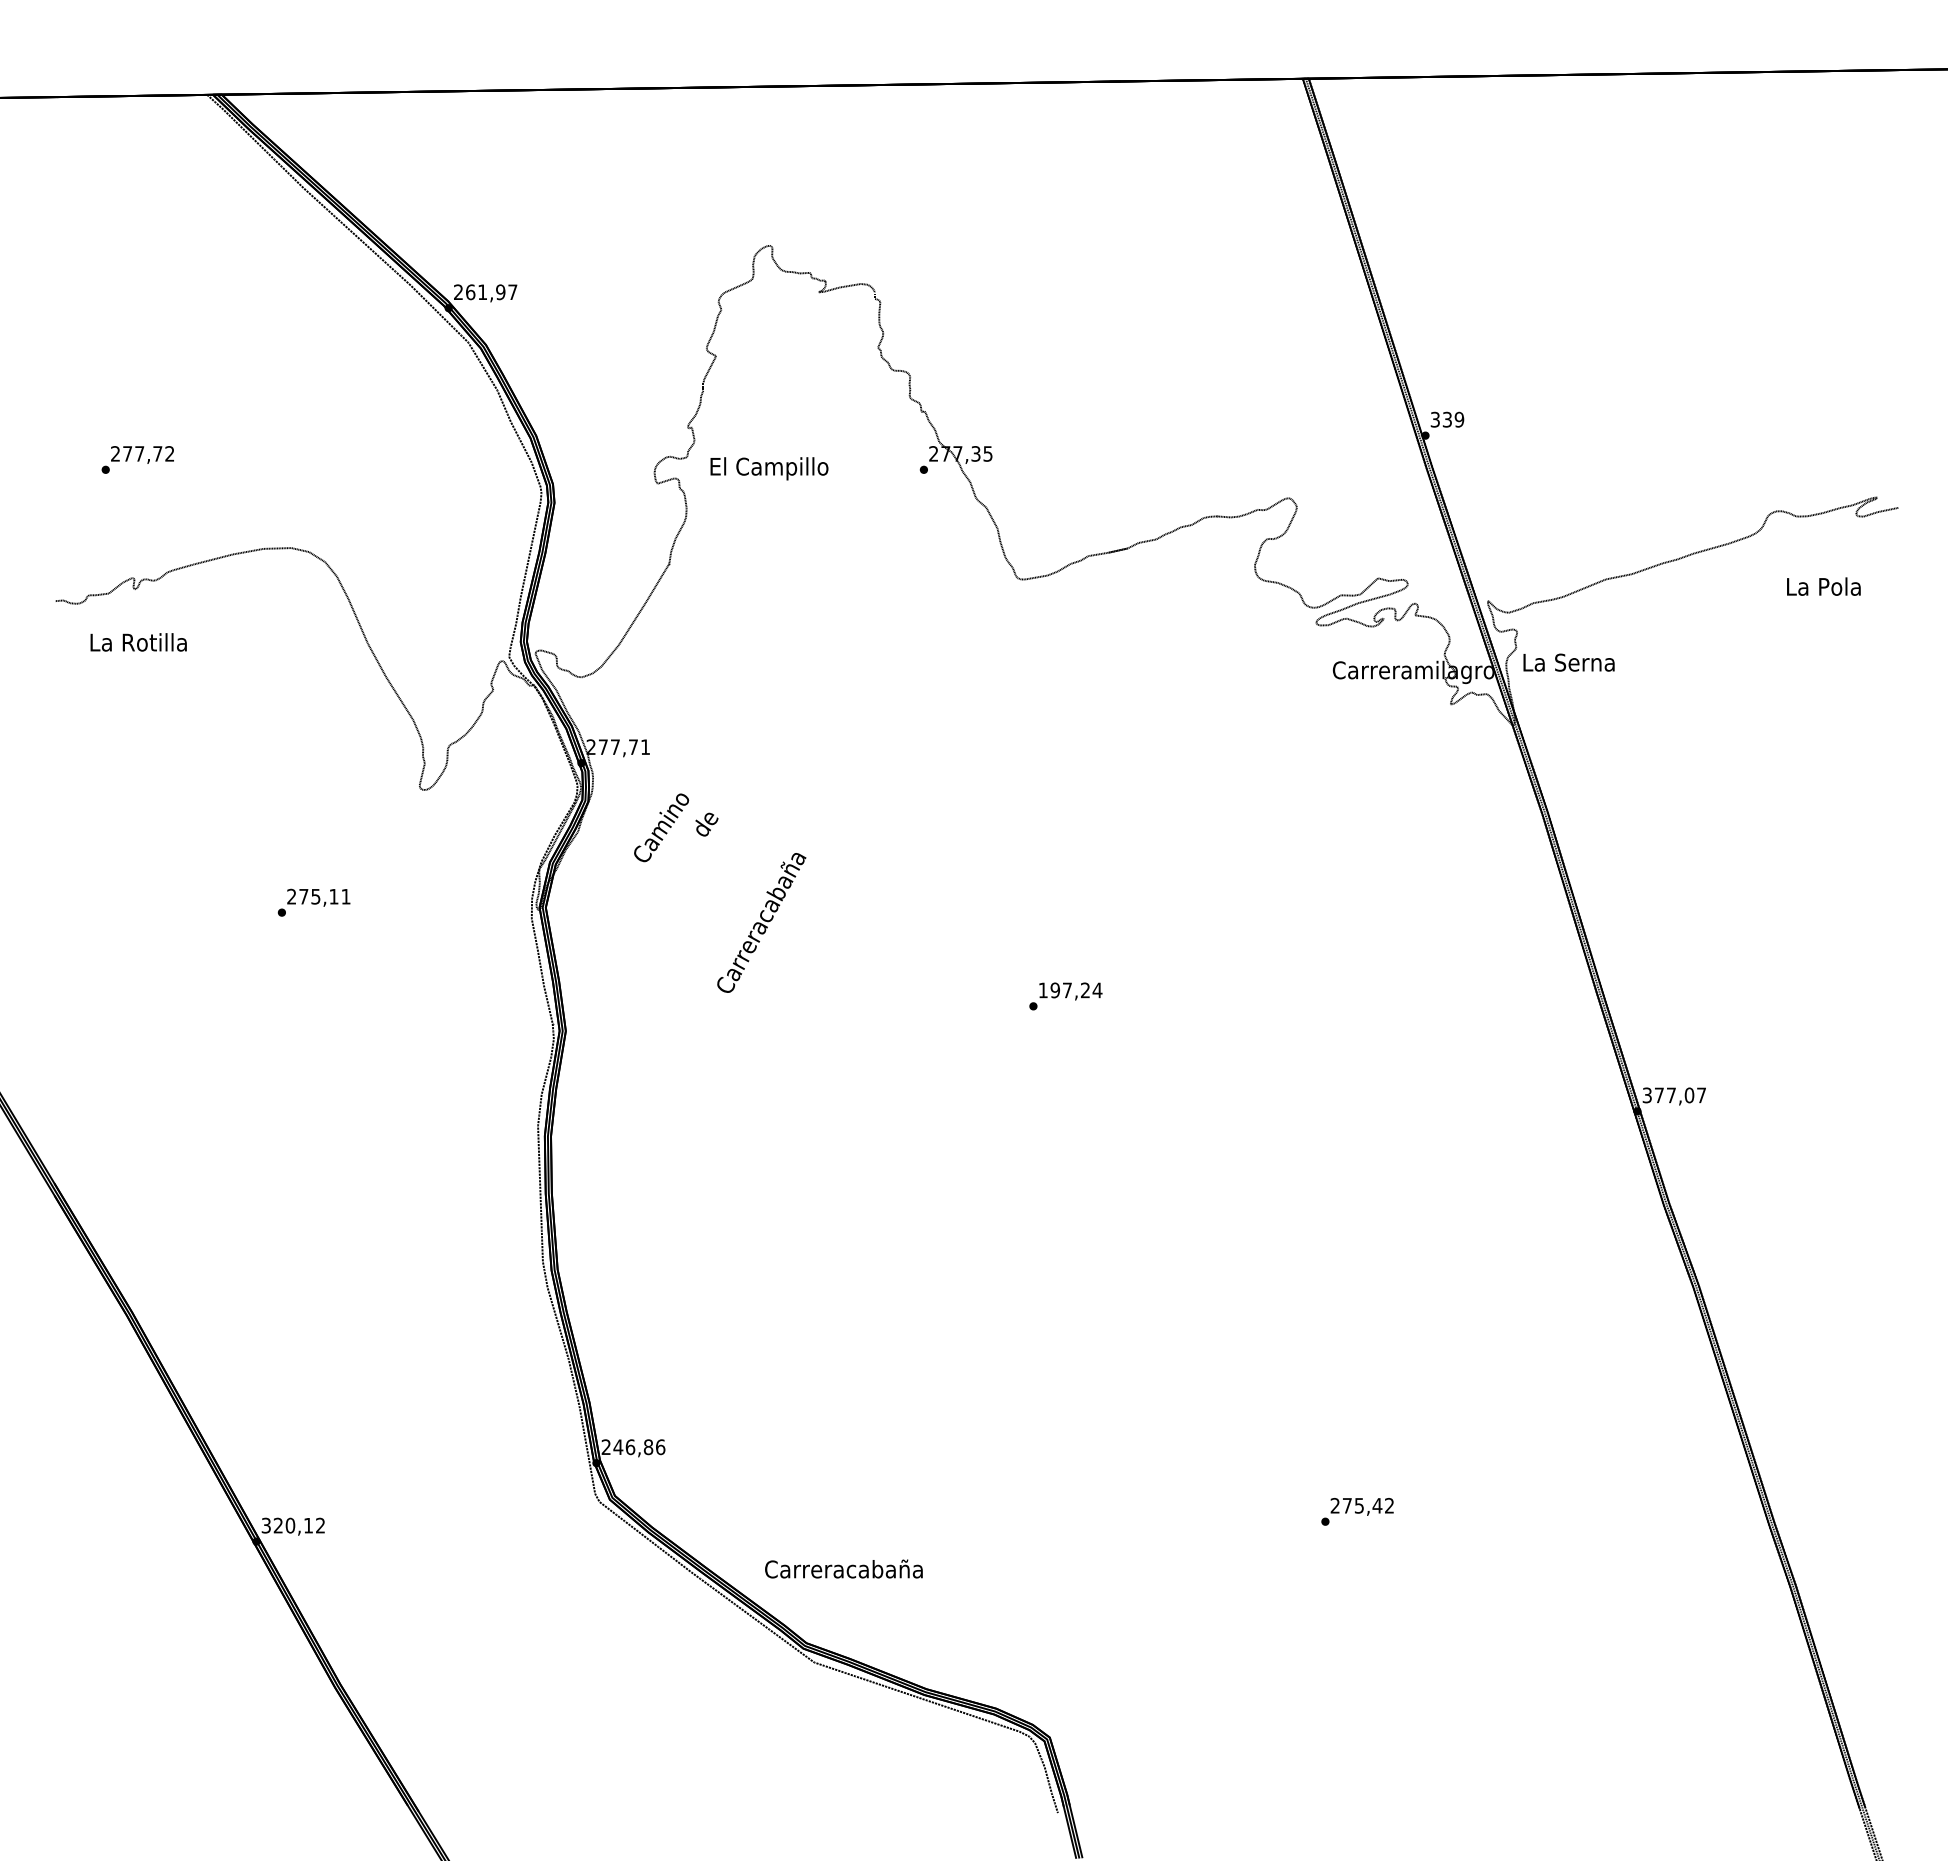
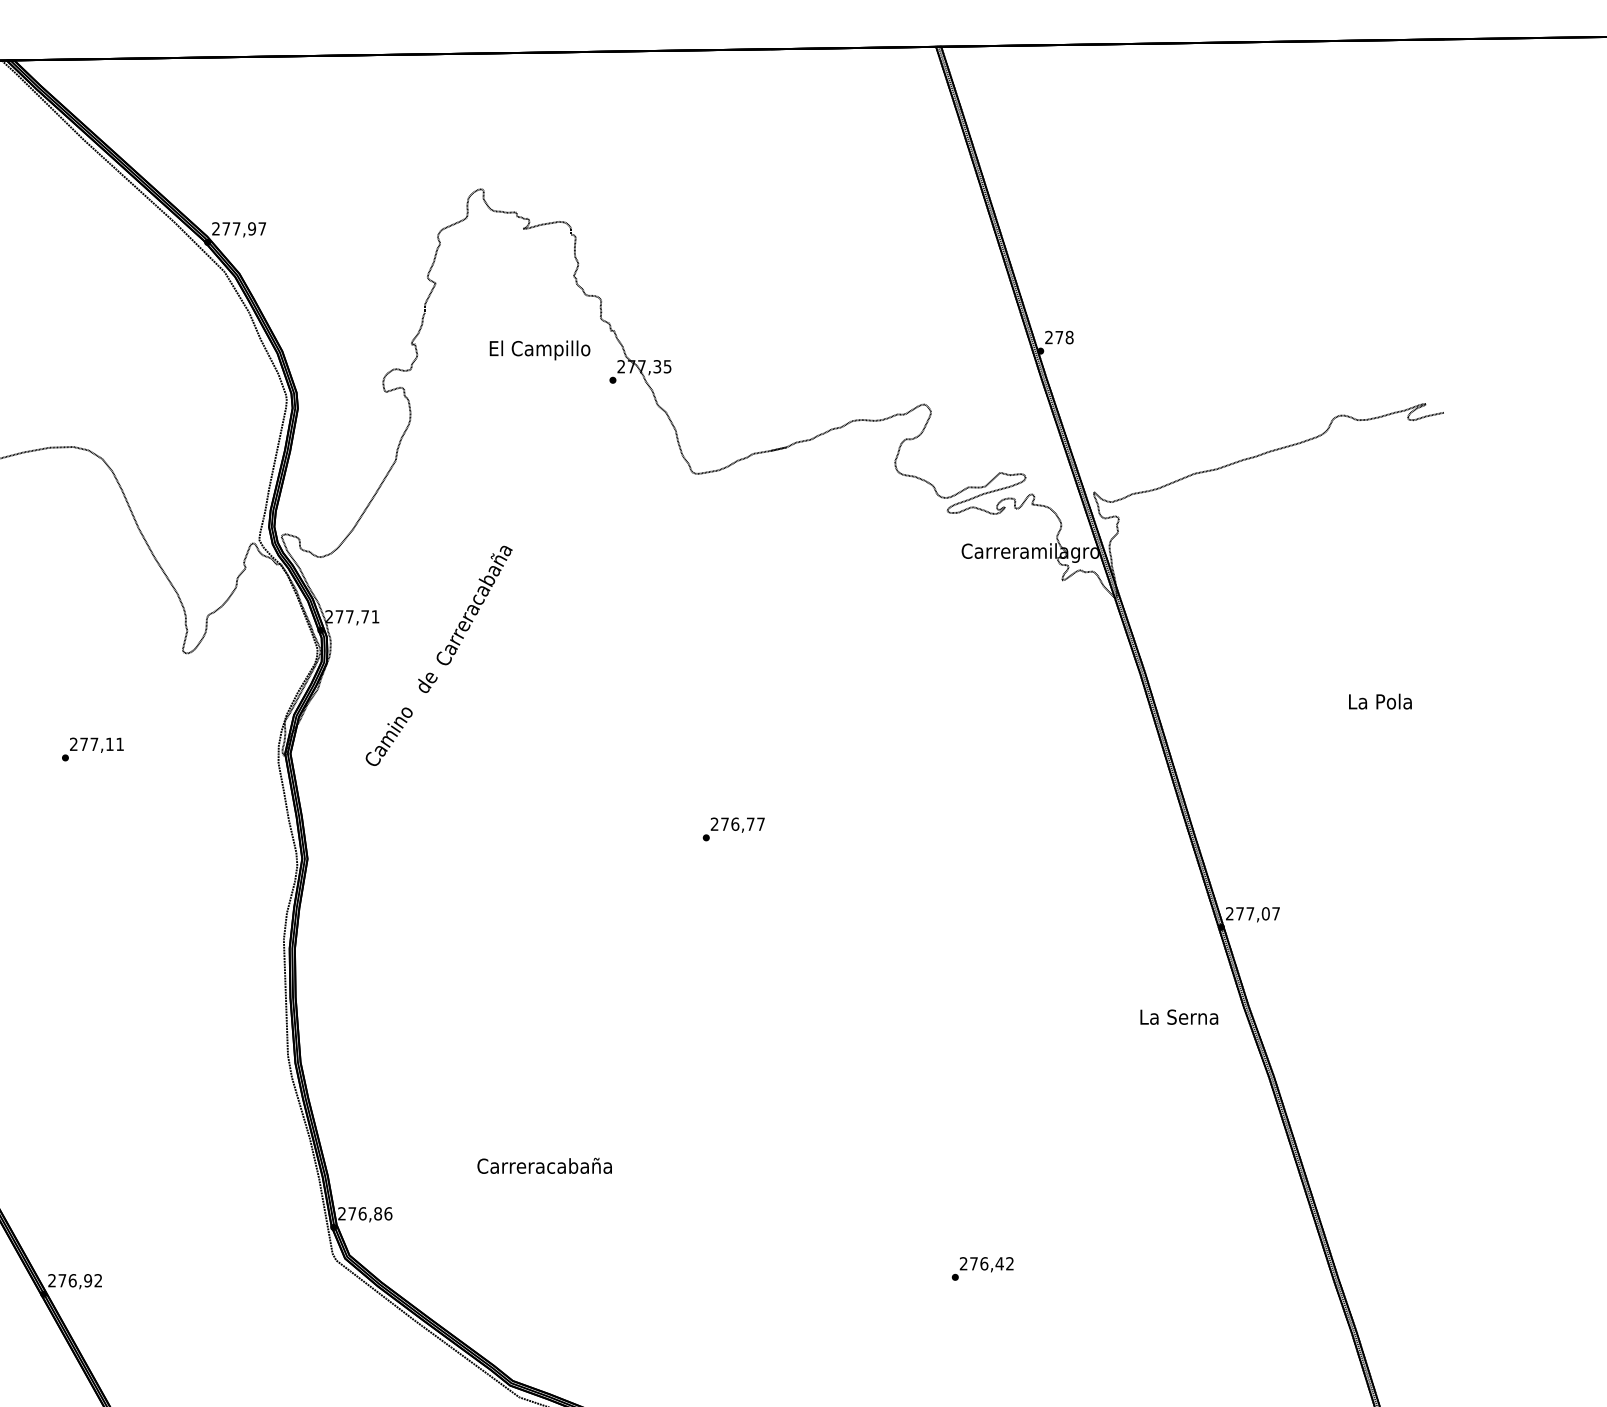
text: (476, 292) -> (231, 229), 261,97 -> 277,97
text: (1447, 419) -> (1059, 337), 339 -> 278
text: (769, 468) -> (540, 350), moved
text: (1823, 586) -> (1380, 701), moved
text: (1568, 662) -> (1178, 1017), moved
text: (661, 827) -> (389, 736), moved
text: (315, 896) -> (94, 744), 275,11 -> 277,11
text: (761, 922) -> (474, 605), moved
text: (1070, 990) -> (737, 824), 197,24 -> 276,77
text: (1646, 1095) -> (1229, 913), 377,07 -> 277,07
text: (618, 1446) -> (352, 1213), 246,86 -> 276,86
text: (1359, 1505) -> (984, 1263), 275,42 -> 276,42
text: (287, 1525) -> (70, 1280), 320,12 -> 276,92
text: (843, 1568) -> (544, 1165), moved

